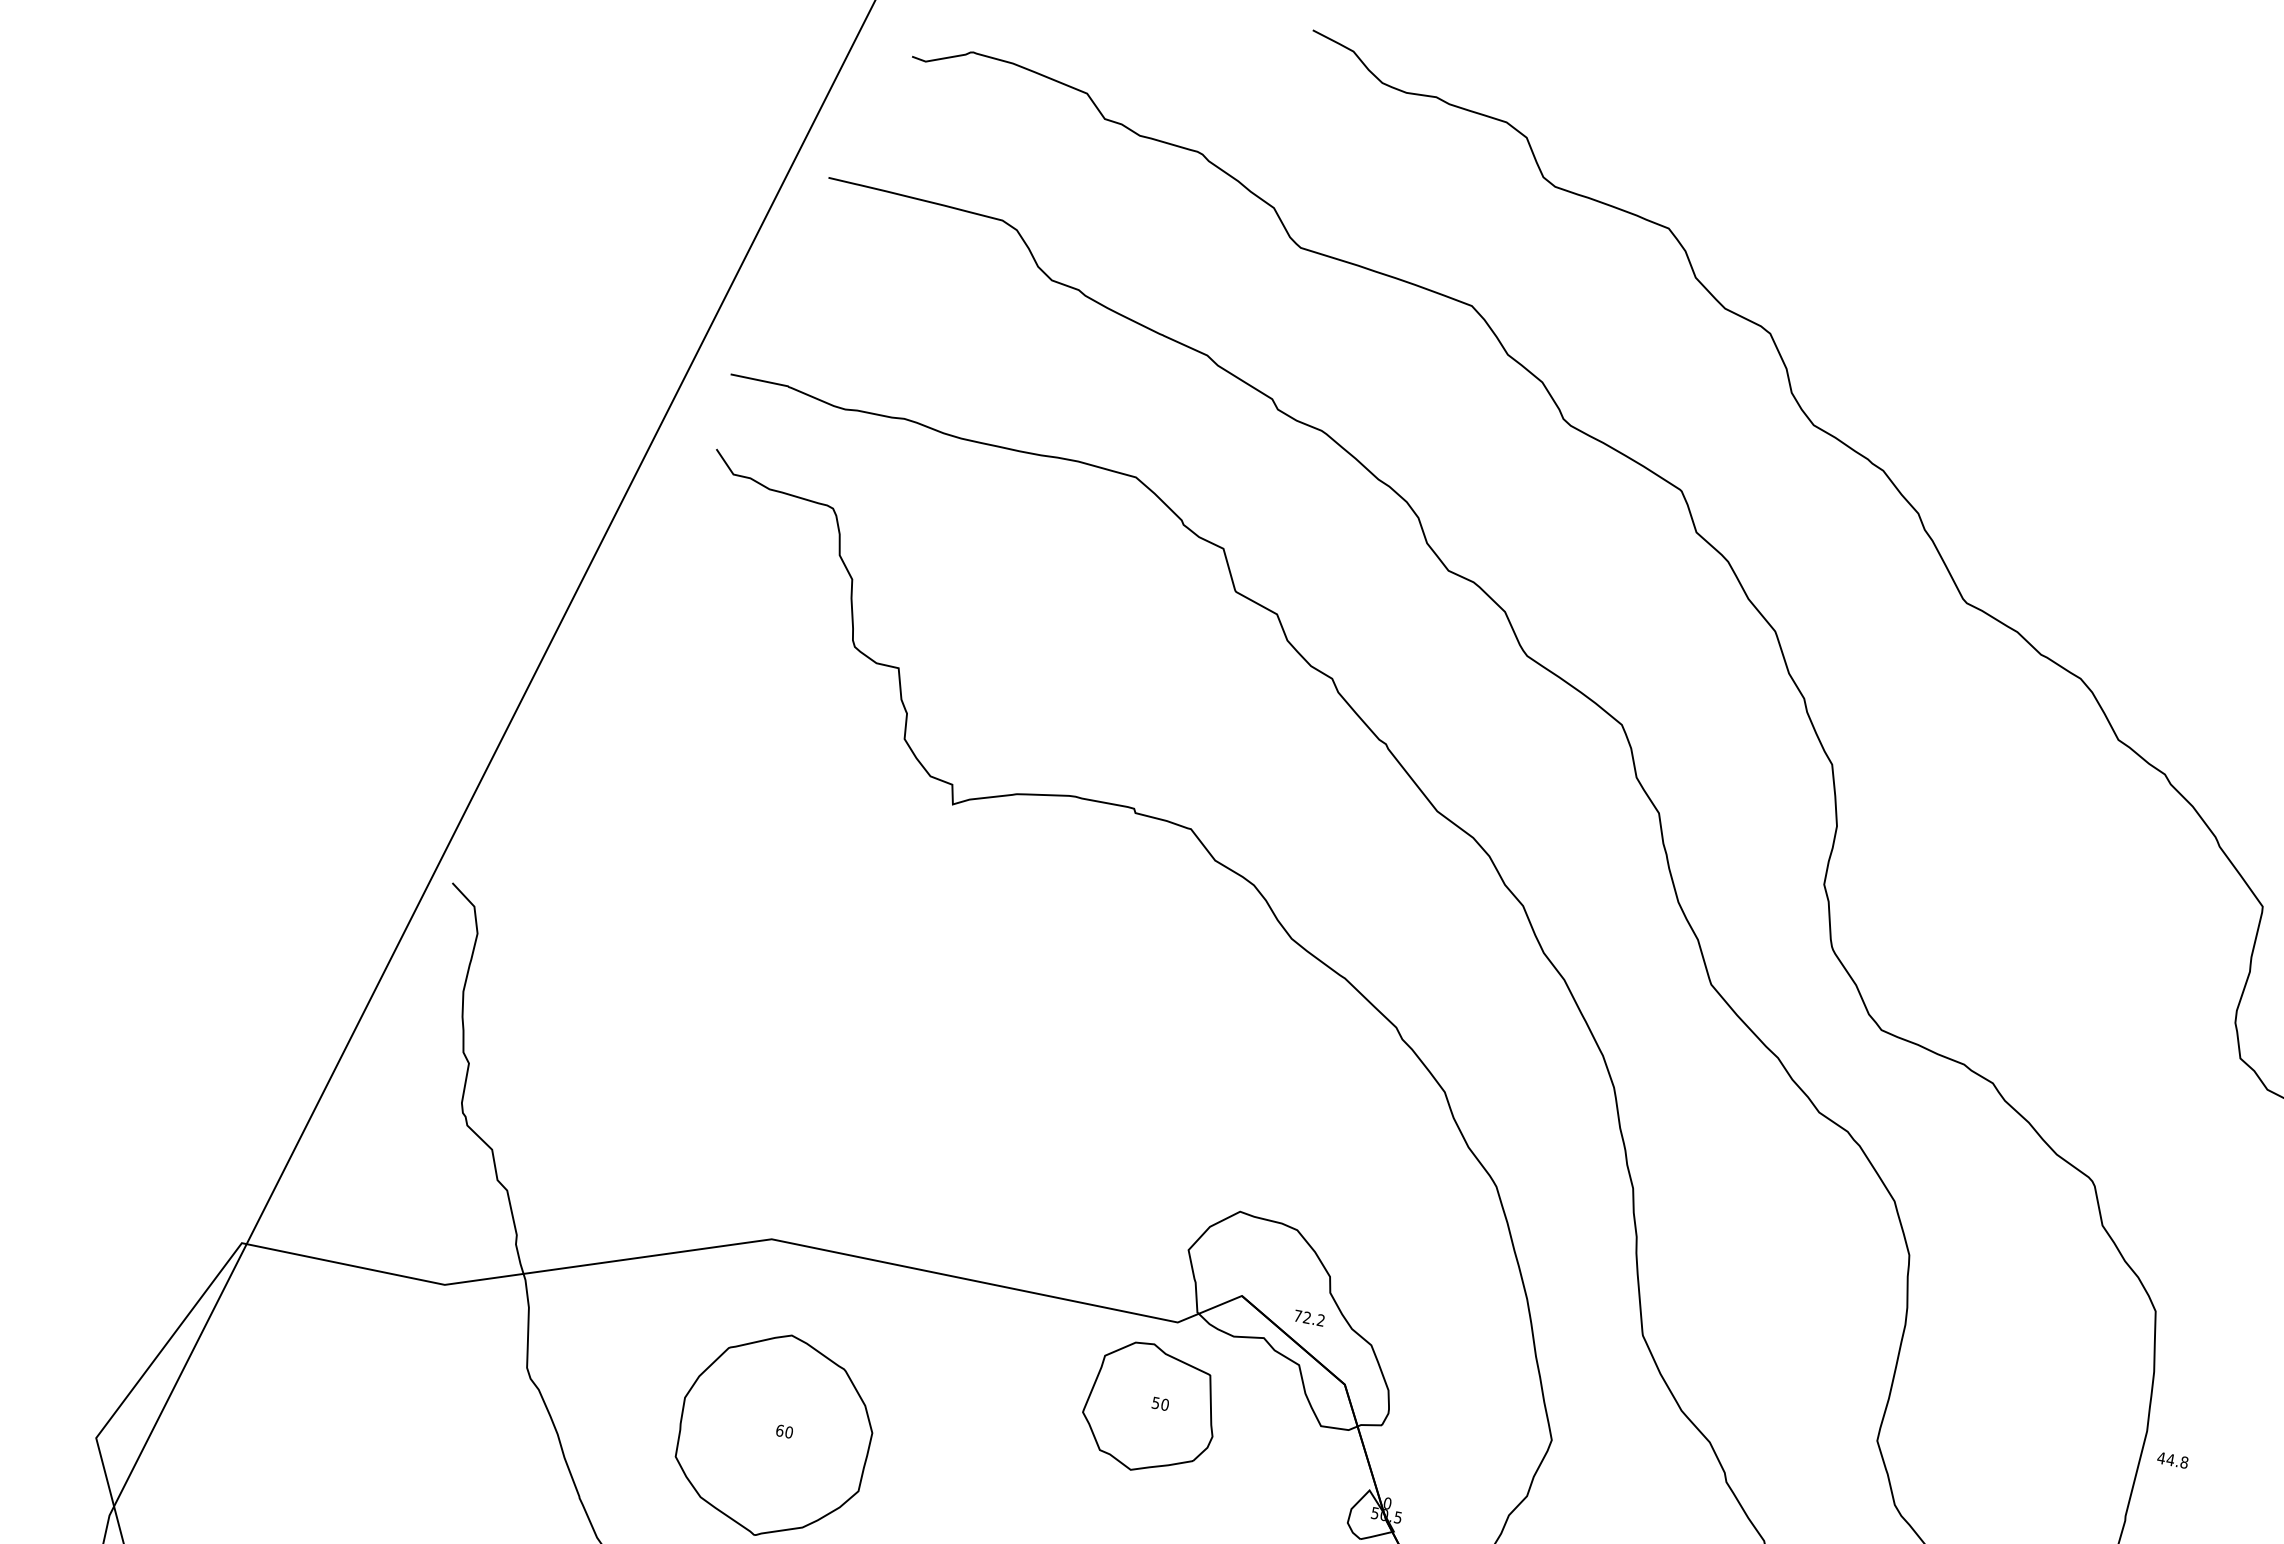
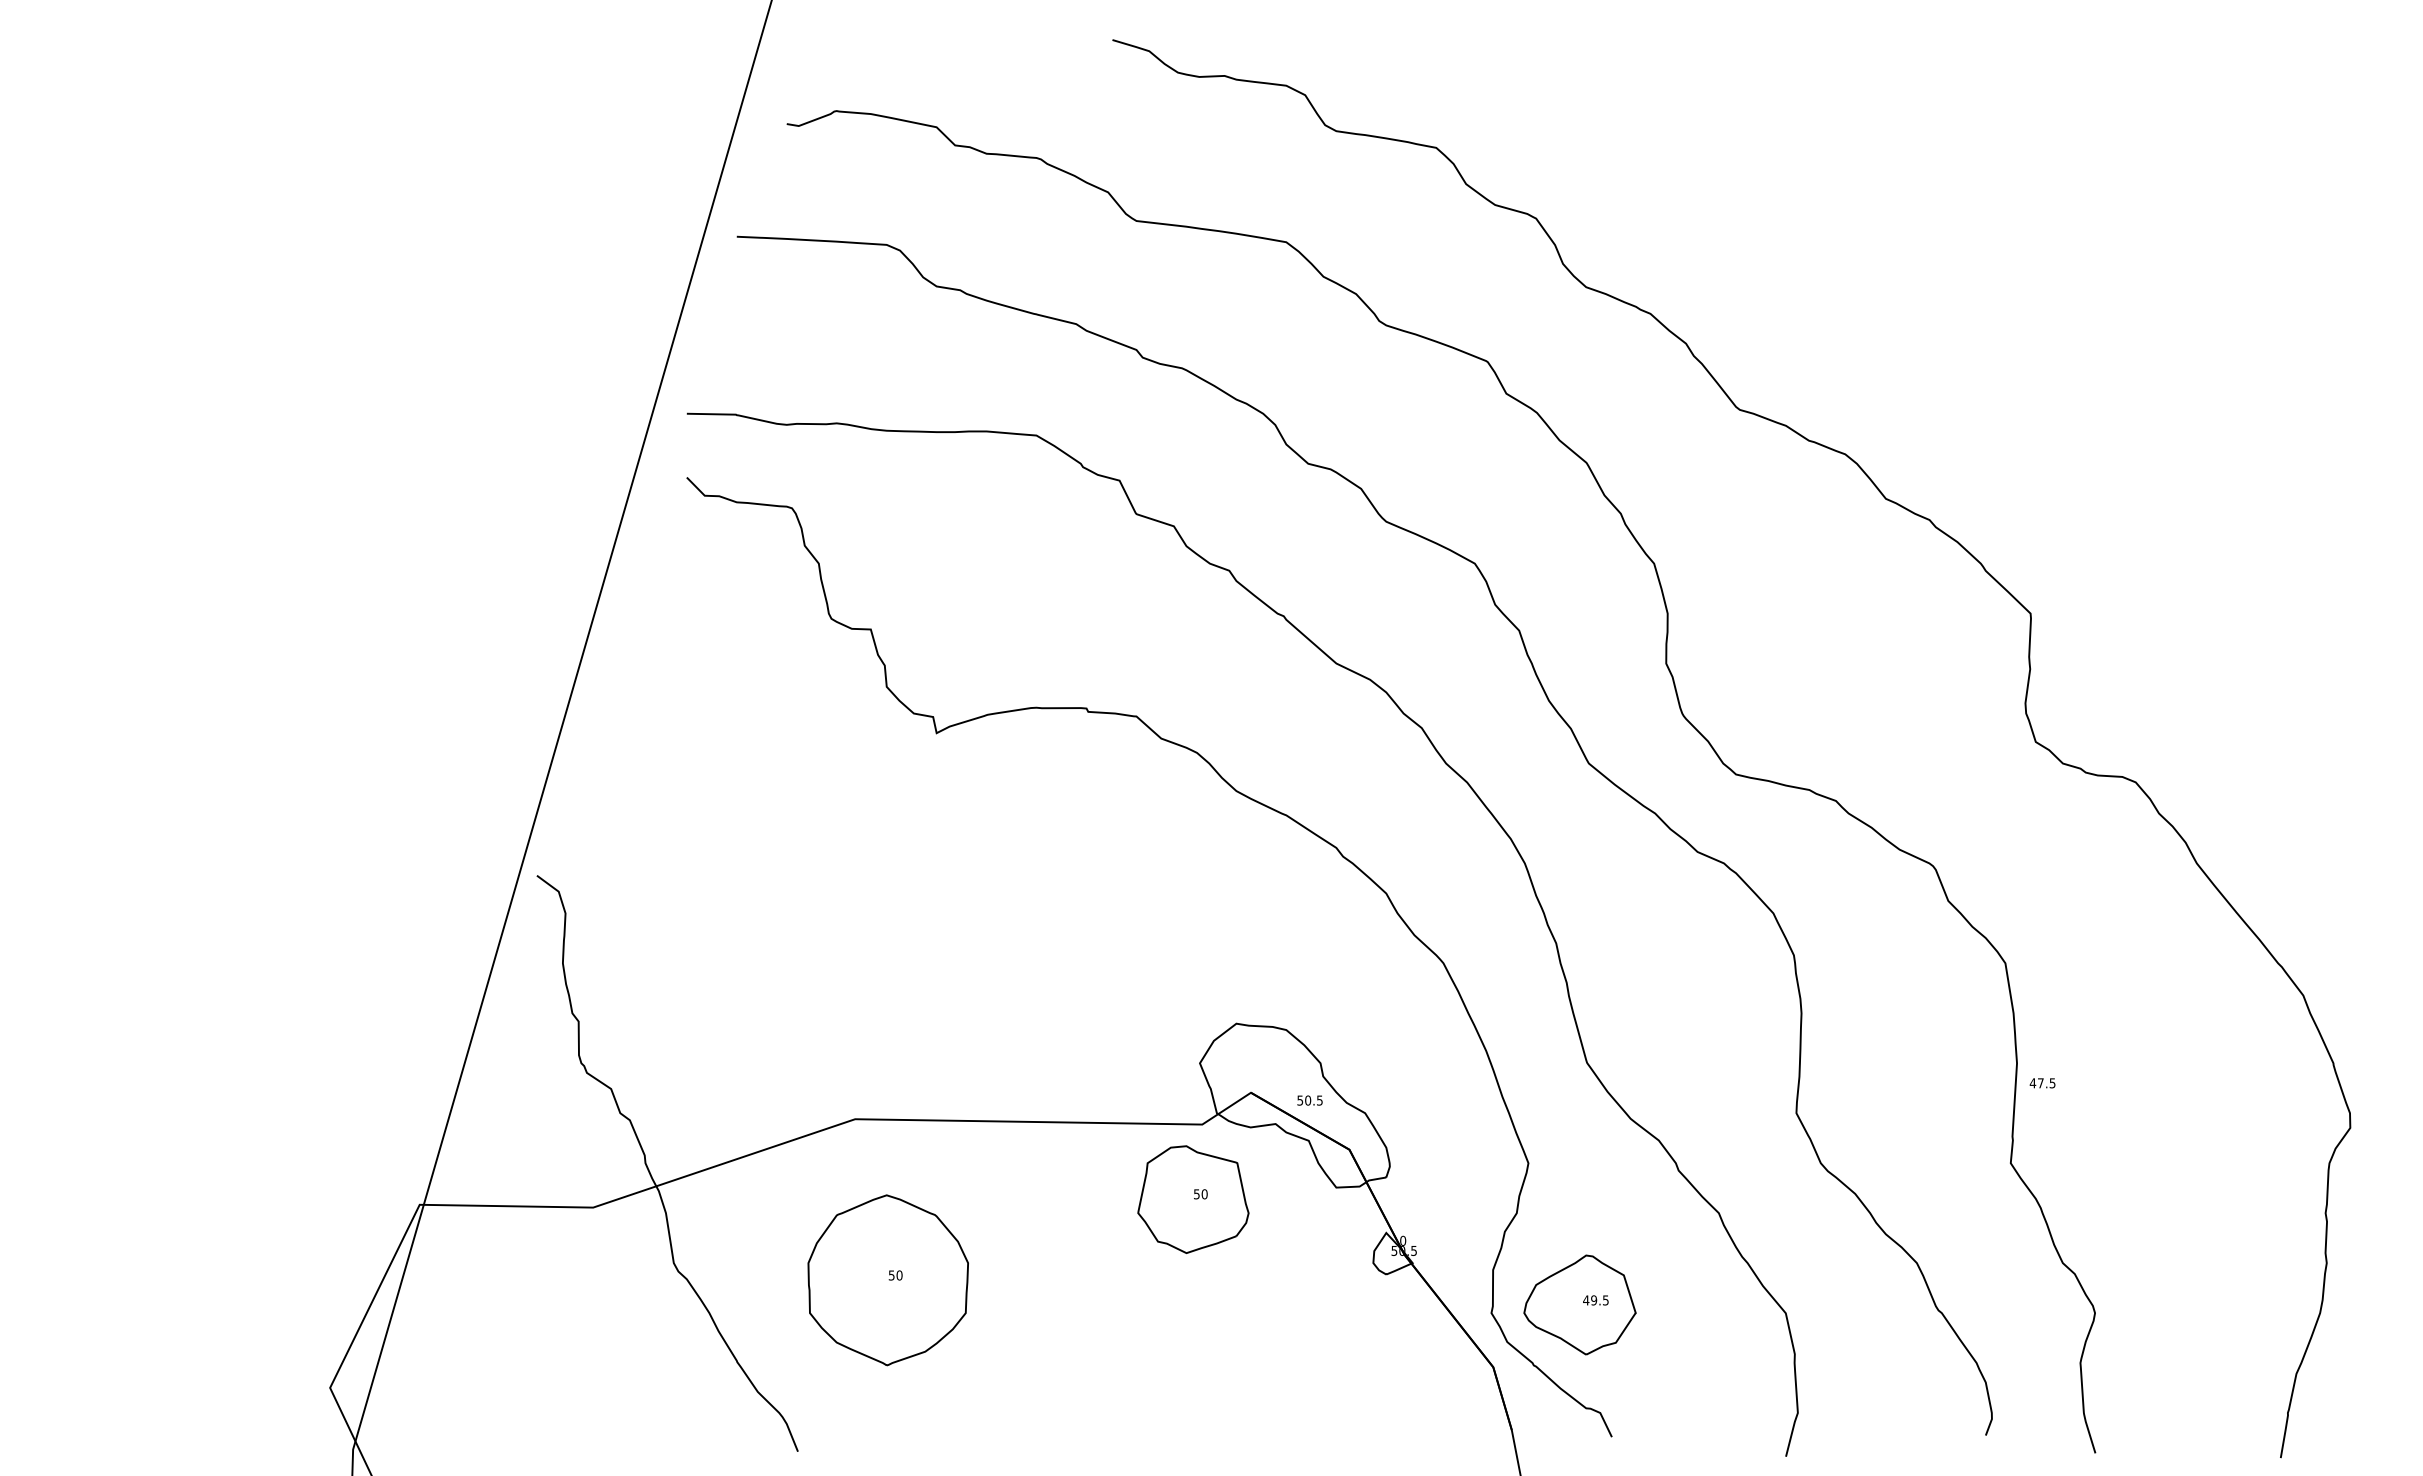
text: (1308, 1318) -> (1309, 1100), 72.2 -> 50.5
text: (779, 1430) -> (891, 1275), 60 -> 50
text: (2177, 1461) -> (2046, 1083), 44.8 -> 47.5

